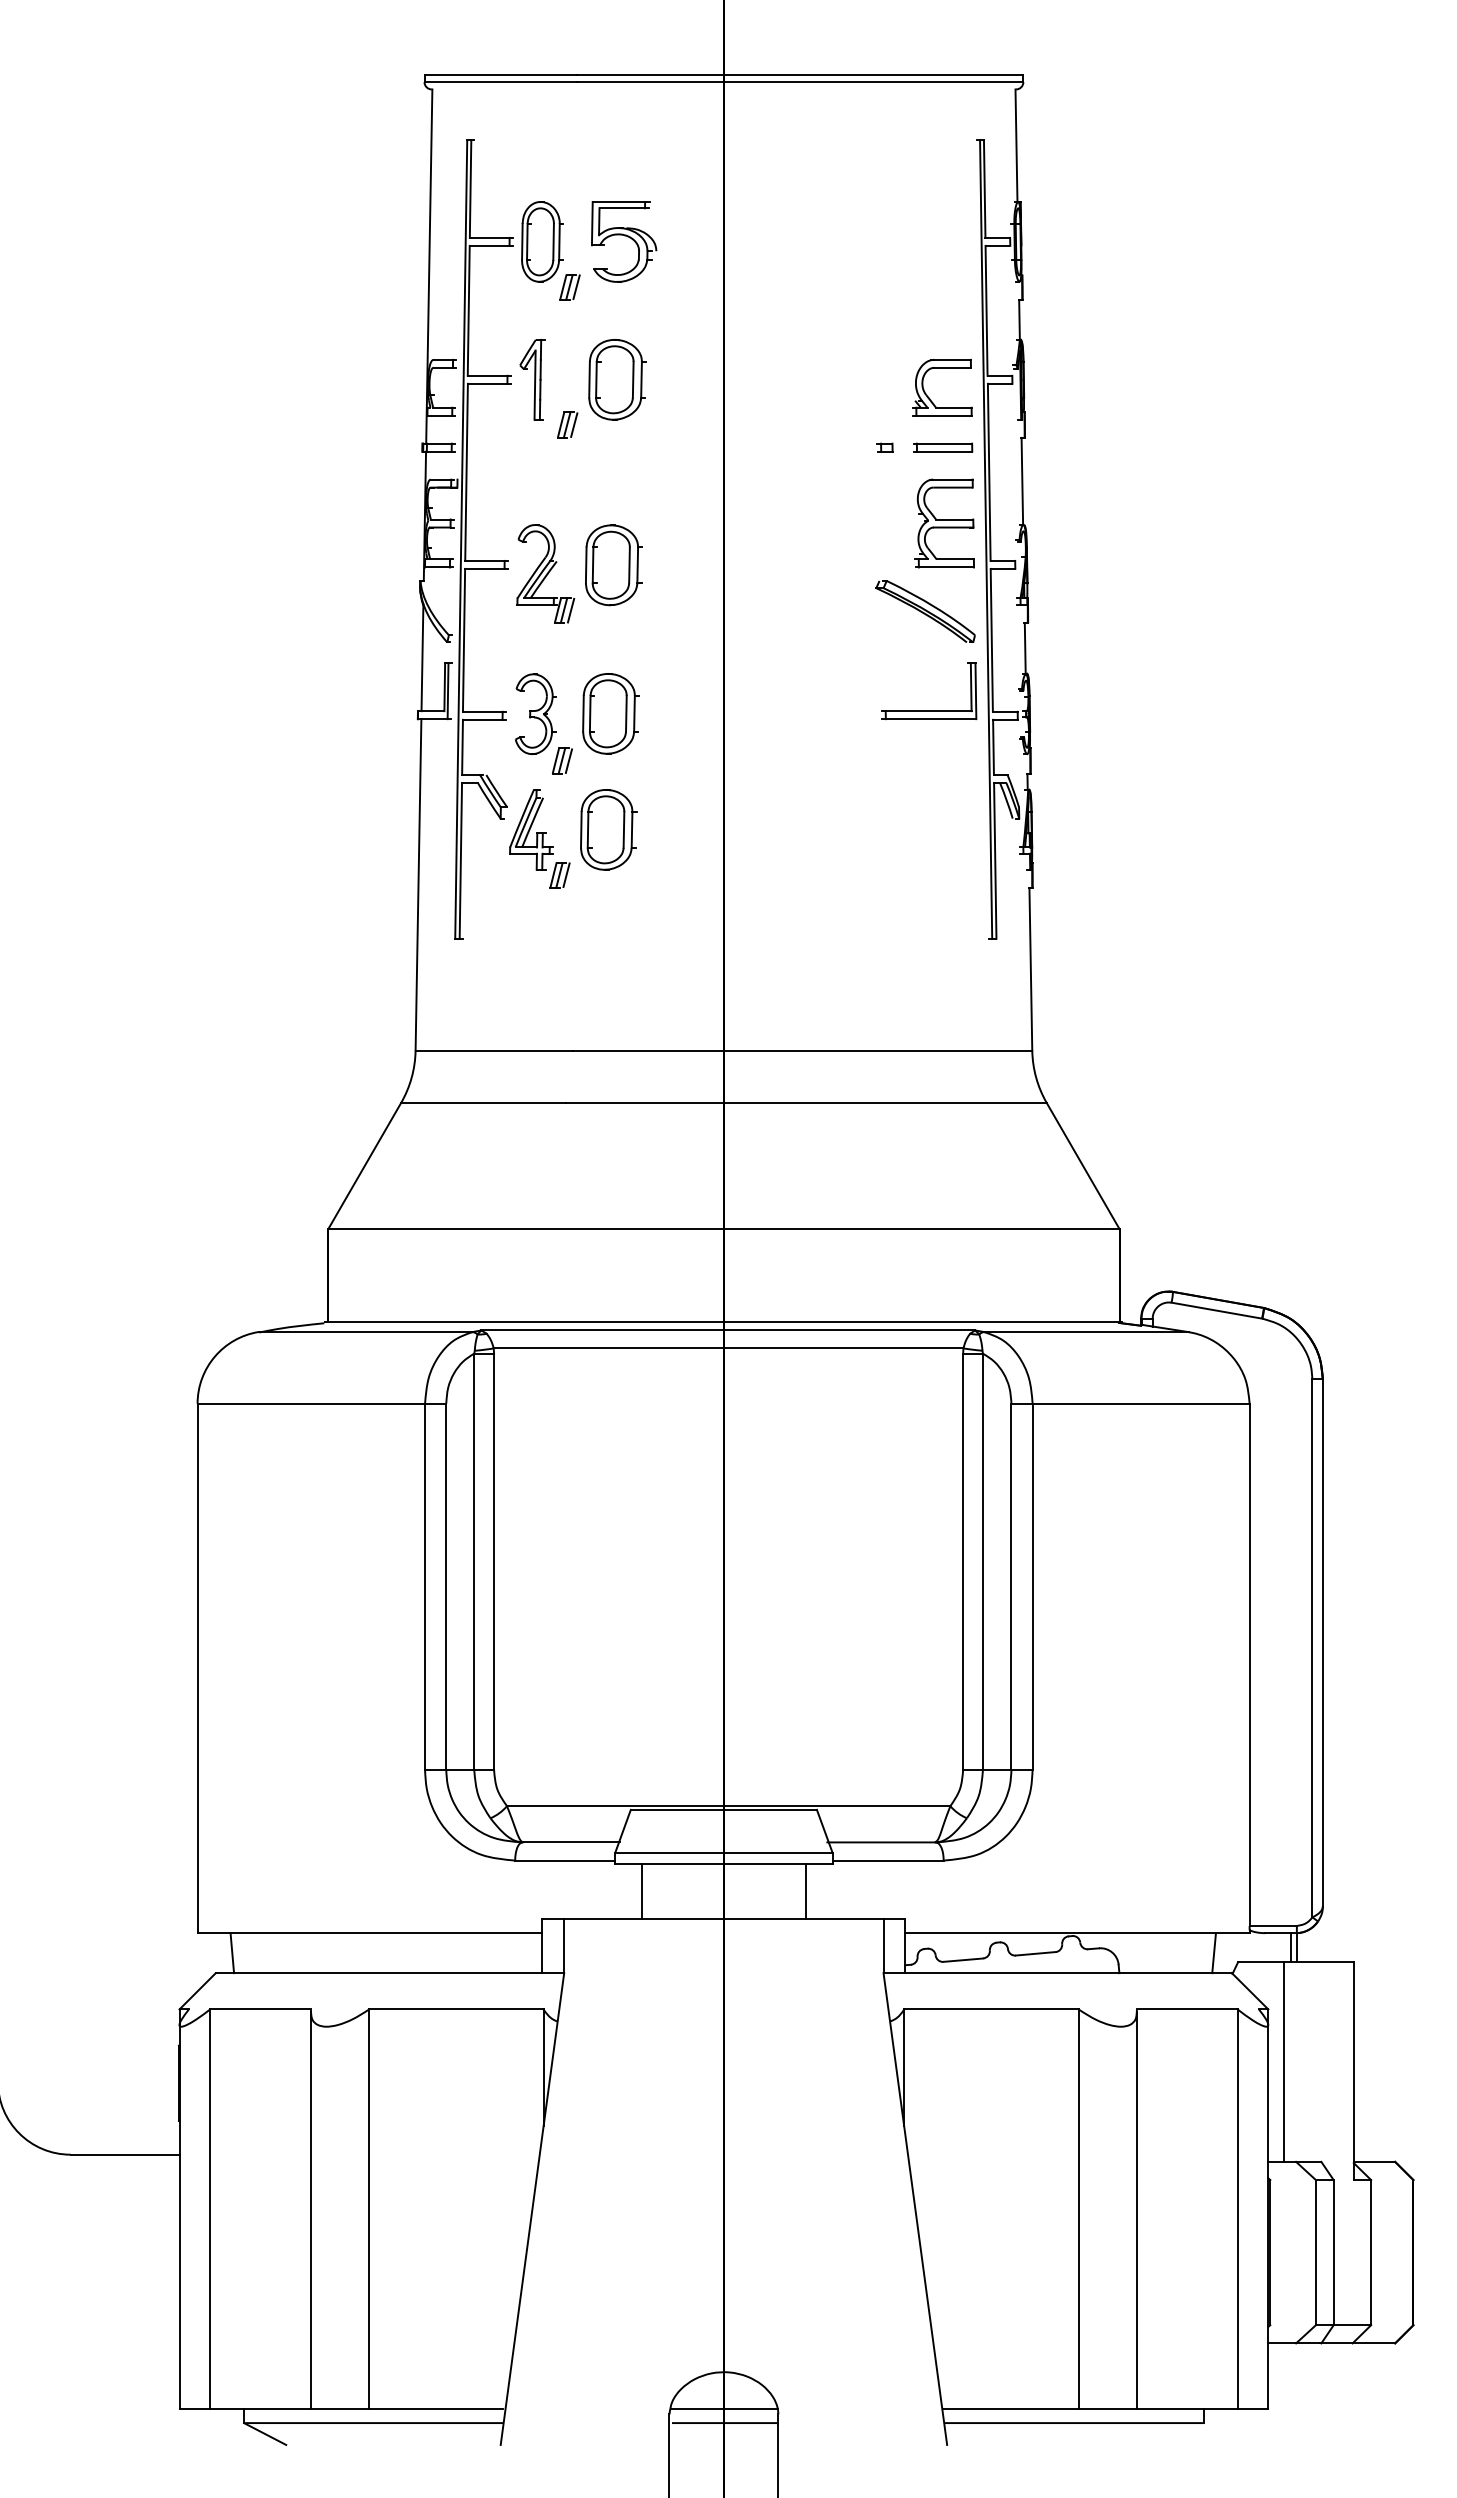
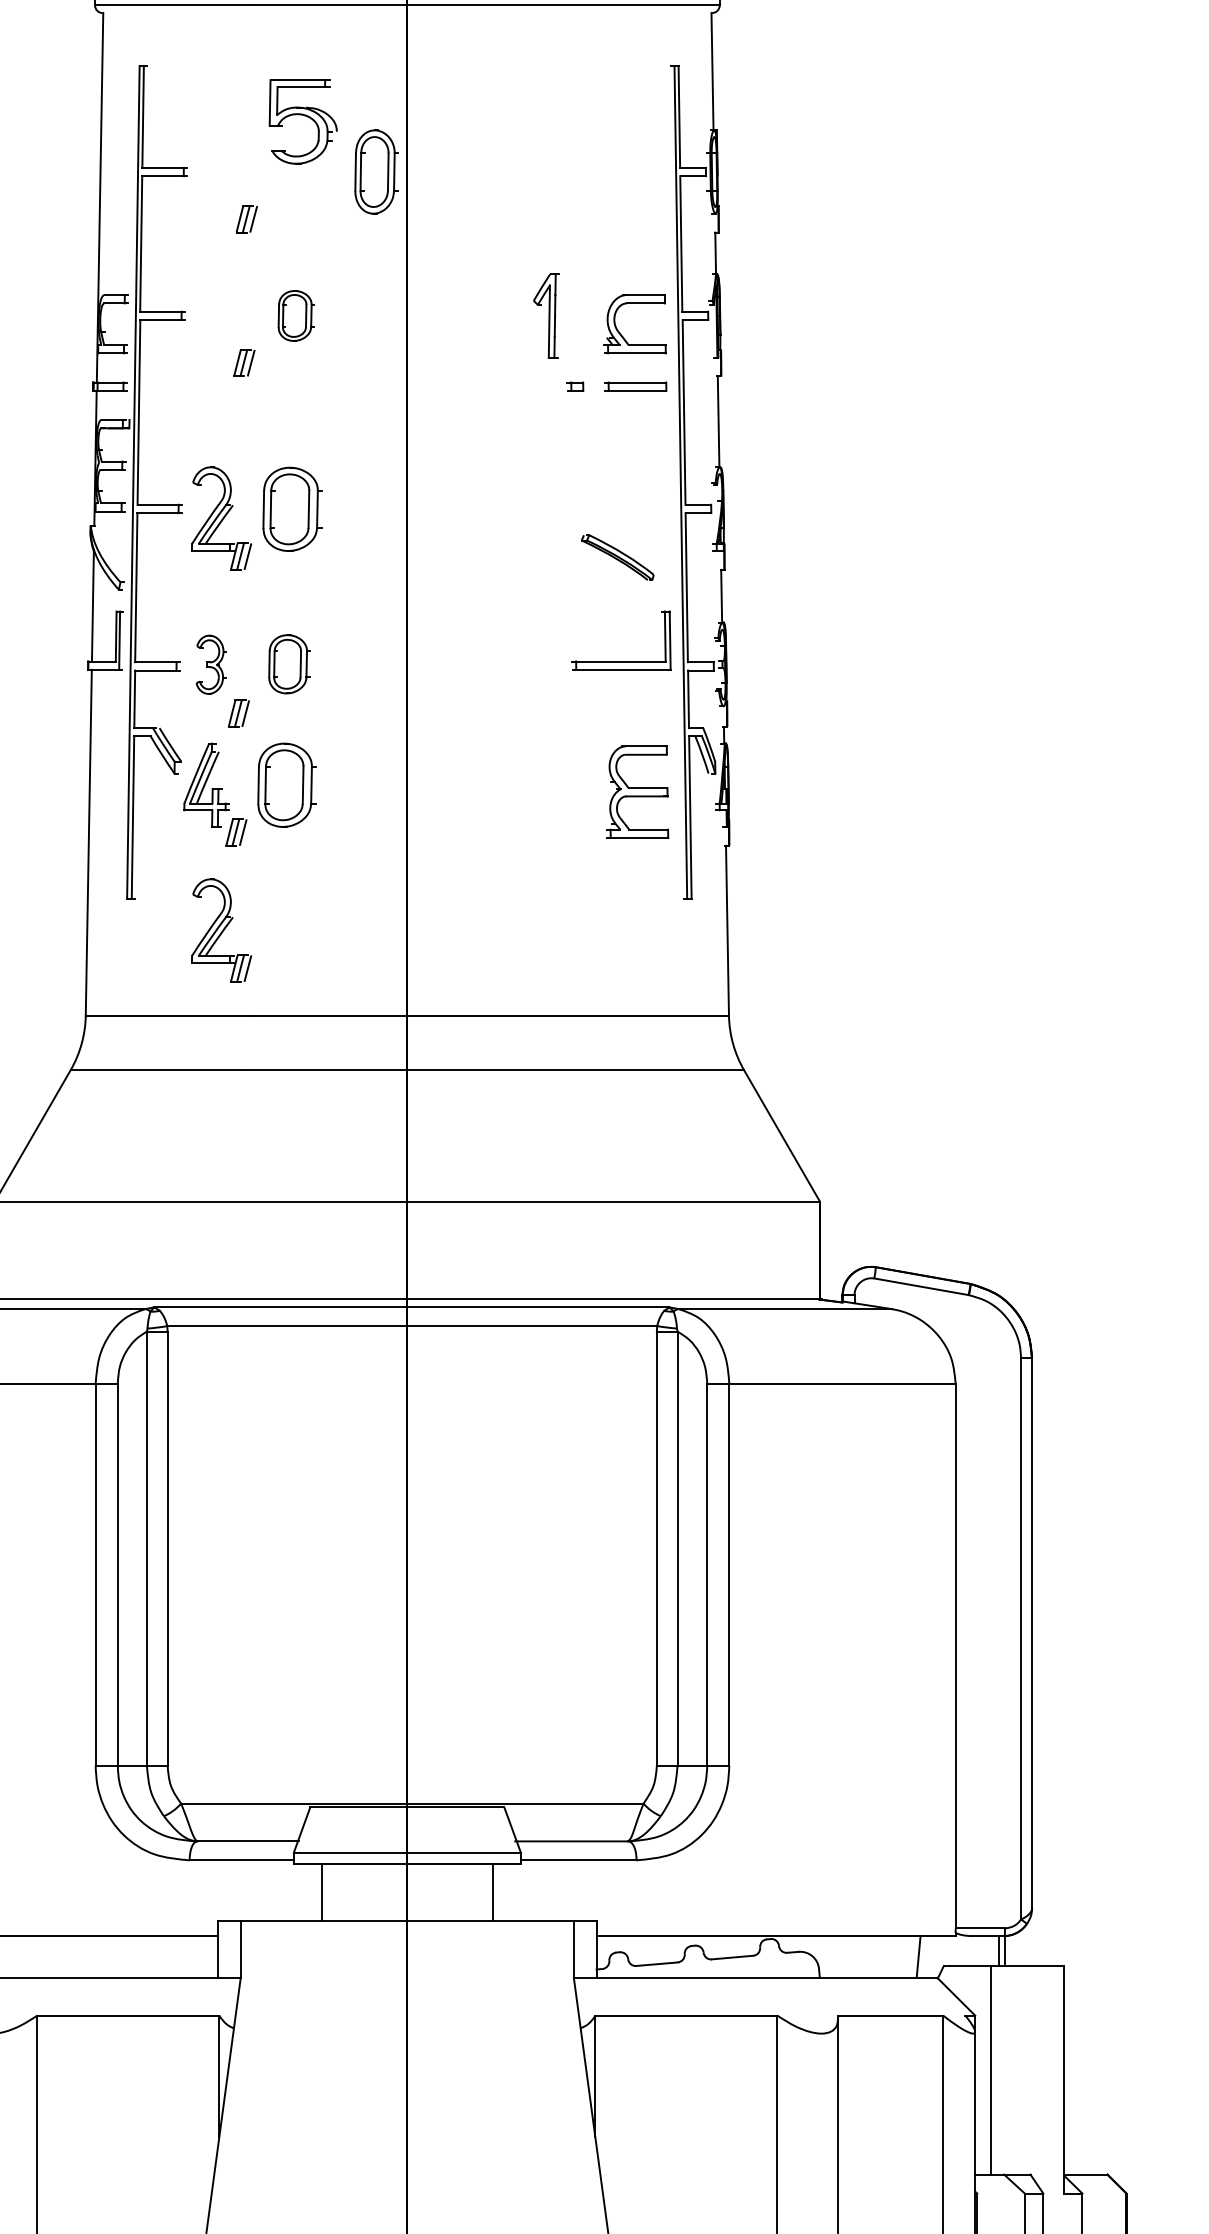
part: (542, 241) -> (376, 171), moved
part: (624, 241) -> (303, 121), moved
part: (532, 379) -> (546, 315), moved
part: (617, 379) -> (296, 315), size x0.6
part: (944, 523) -> (637, 792), moved
part: (925, 611) -> (617, 557), size x0.7
part: (610, 713) -> (289, 663), size x0.7
part: (535, 714) -> (210, 664), size x0.7
part: (545, 968) -> (221, 929), added

